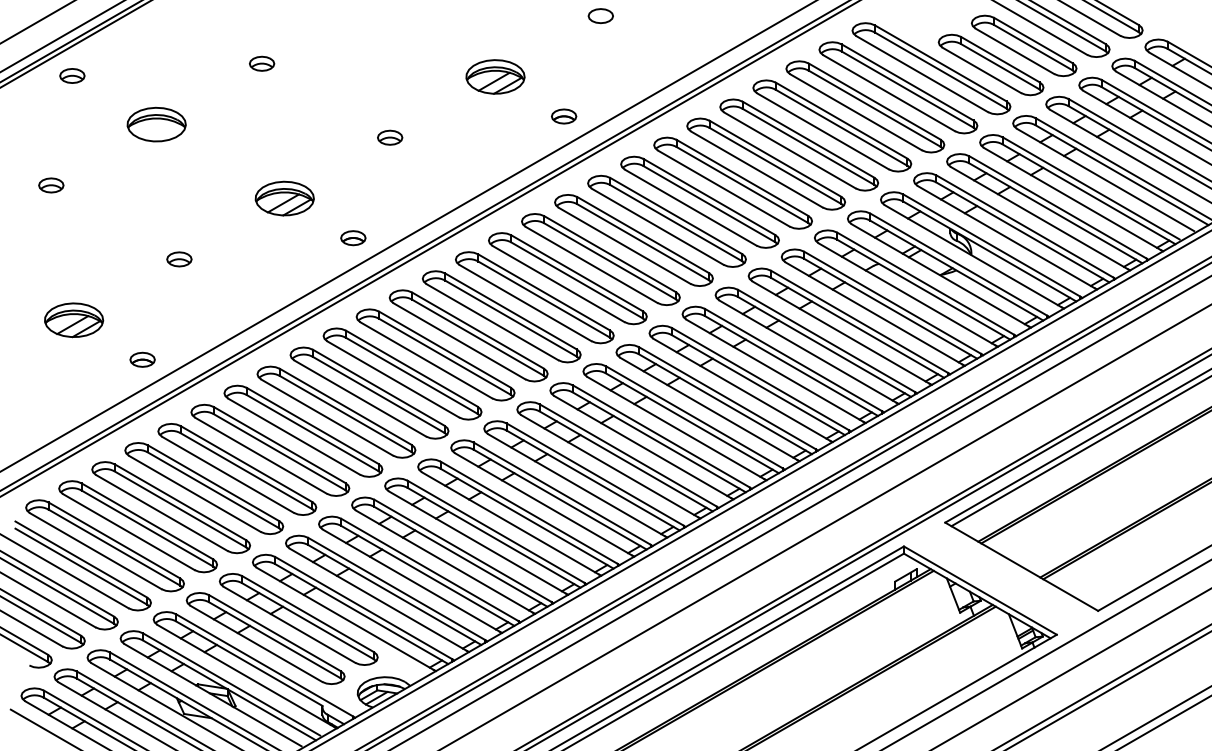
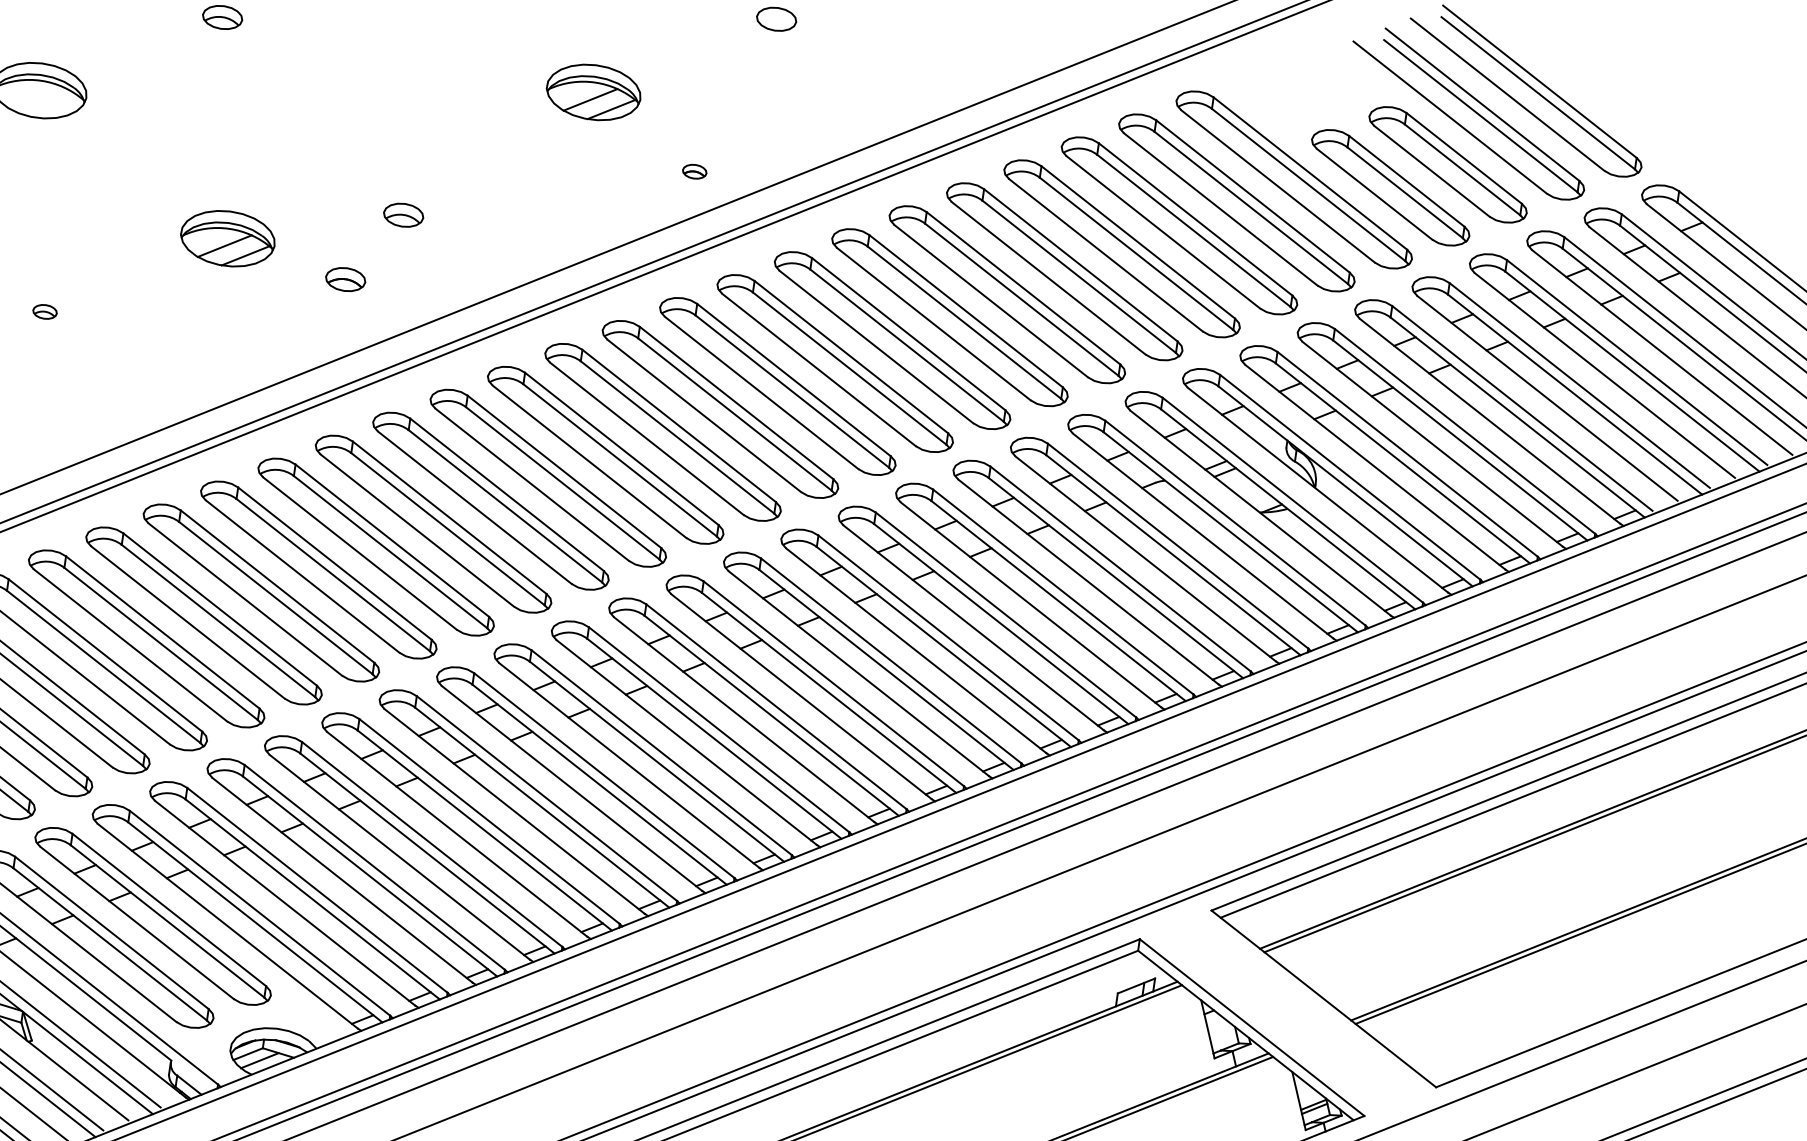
part: (564, 116) -> (695, 171), size x0.6
part: (390, 137) -> (404, 214), moved
part: (353, 238) -> (345, 280), moved
part: (179, 259) -> (45, 312), size x0.6

